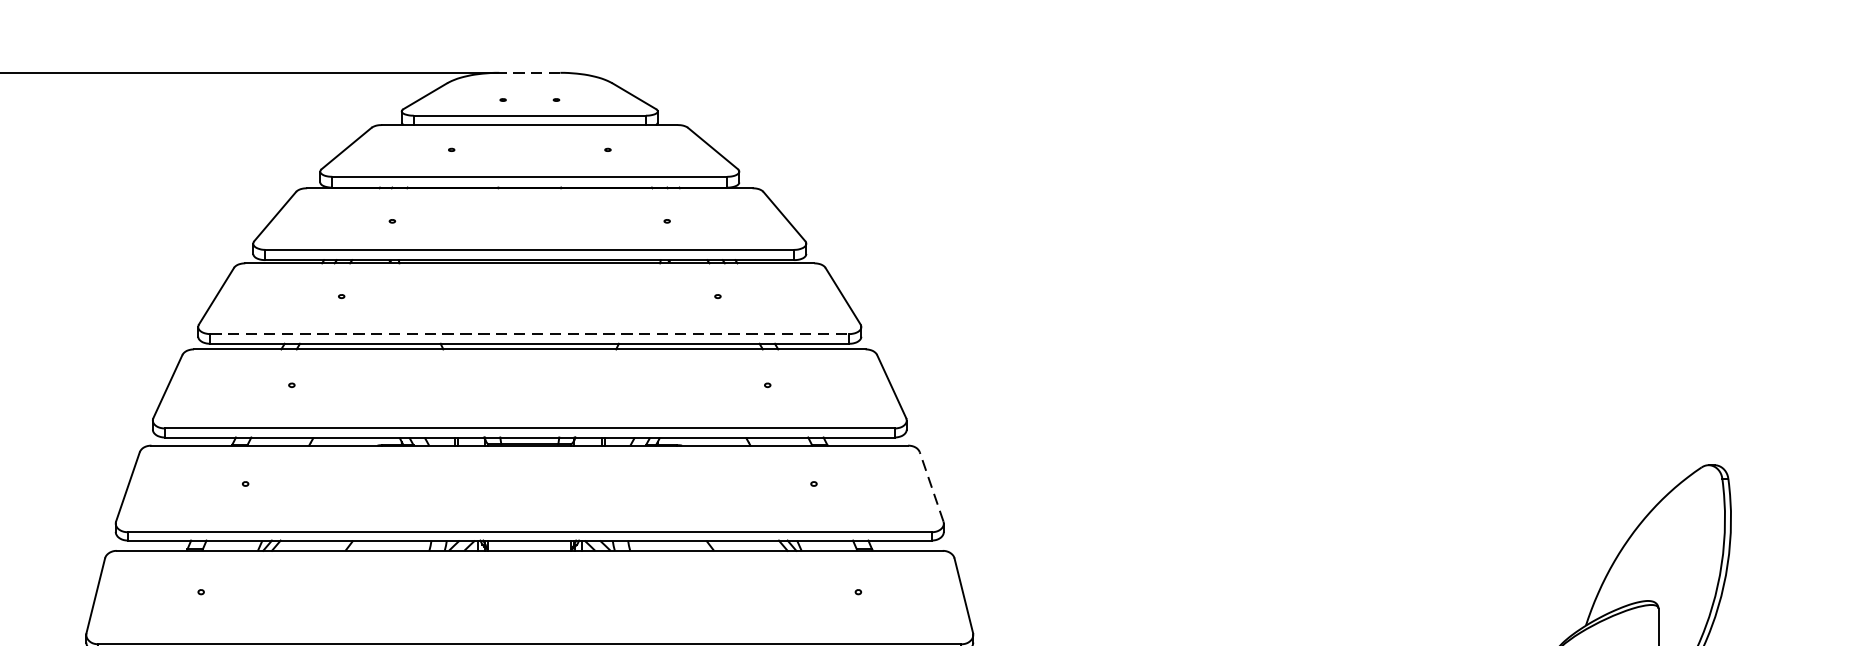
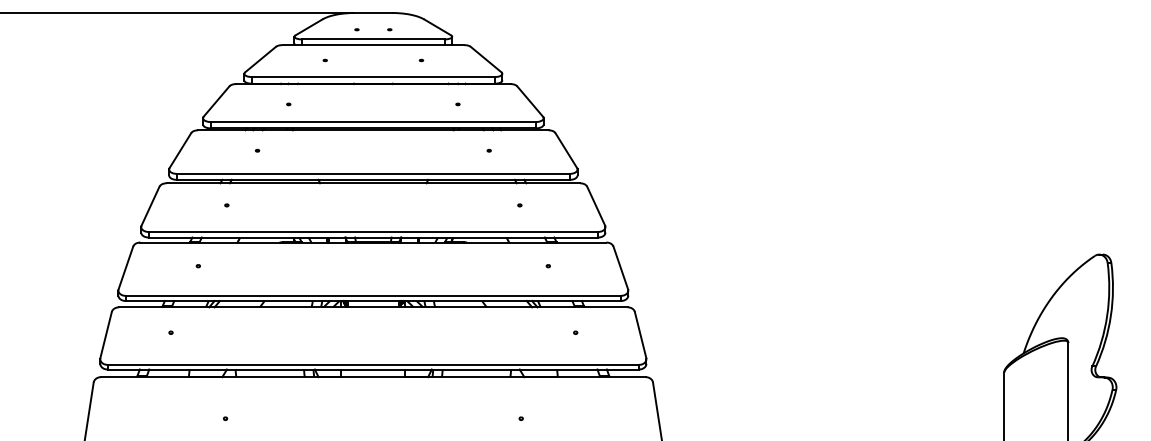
line: (530, 73) -> (373, 13), dashed -> solid
line: (530, 333) -> (373, 173), dashed -> solid
line: (931, 486) -> (620, 267), dashed -> solid

